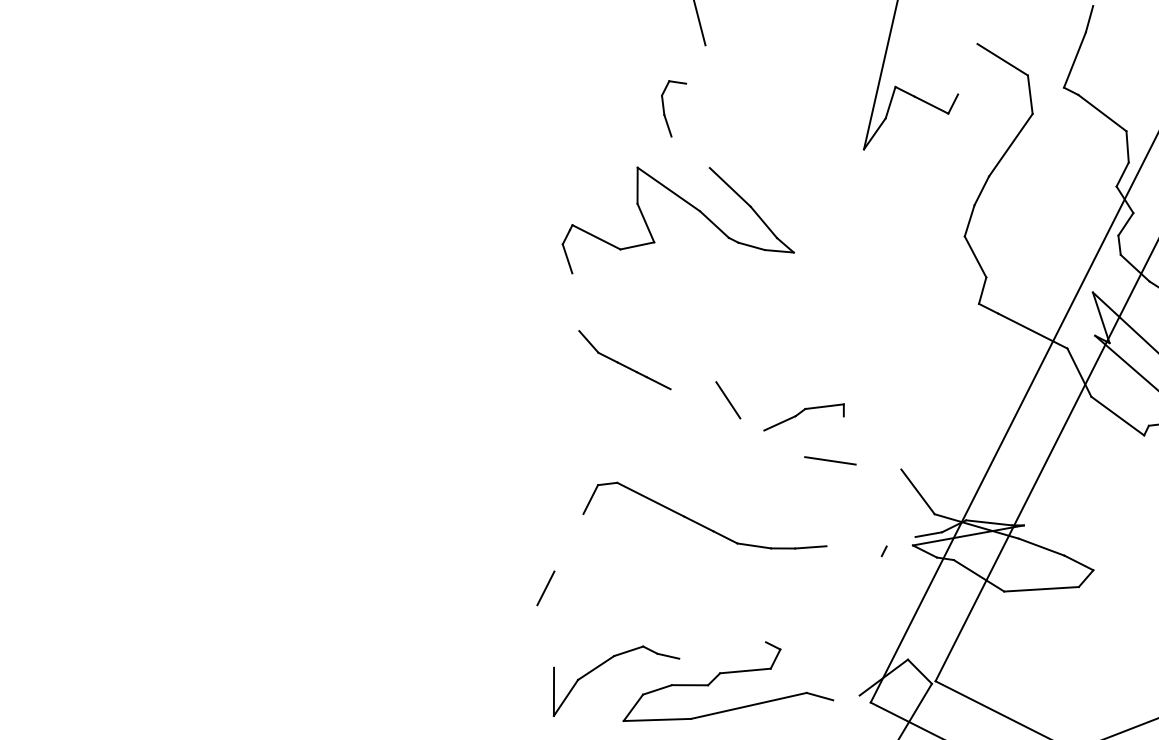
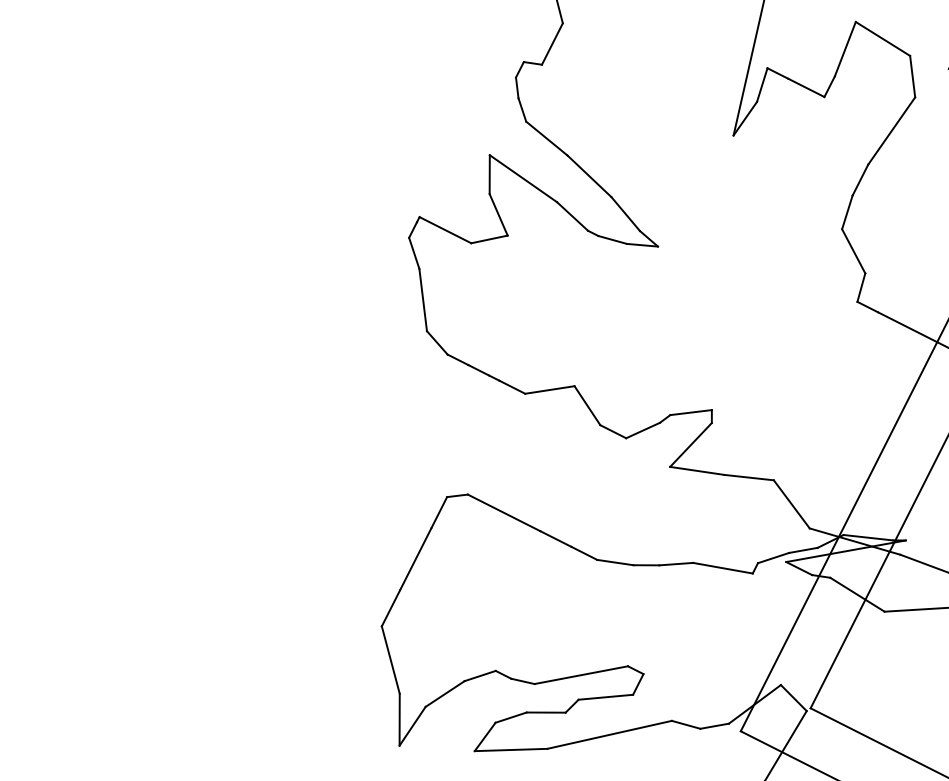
line: (695, 64) -> (552, 44), added
line: (967, 69) -> (845, 49), added
line: (690, 152) -> (546, 138), added
line: (575, 302) -> (422, 300), added
line: (693, 385) -> (549, 389), added
line: (752, 424) -> (613, 431), added
line: (824, 436) -> (691, 444), added
line: (878, 466) -> (749, 477), added
line: (900, 541) -> (772, 557), added
line: (568, 542) -> (415, 558), added
line: (853, 551) -> (722, 568), added
line: (545, 636) -> (390, 660), added
line: (722, 650) -> (581, 675), added
line: (846, 697) -> (714, 725), added

